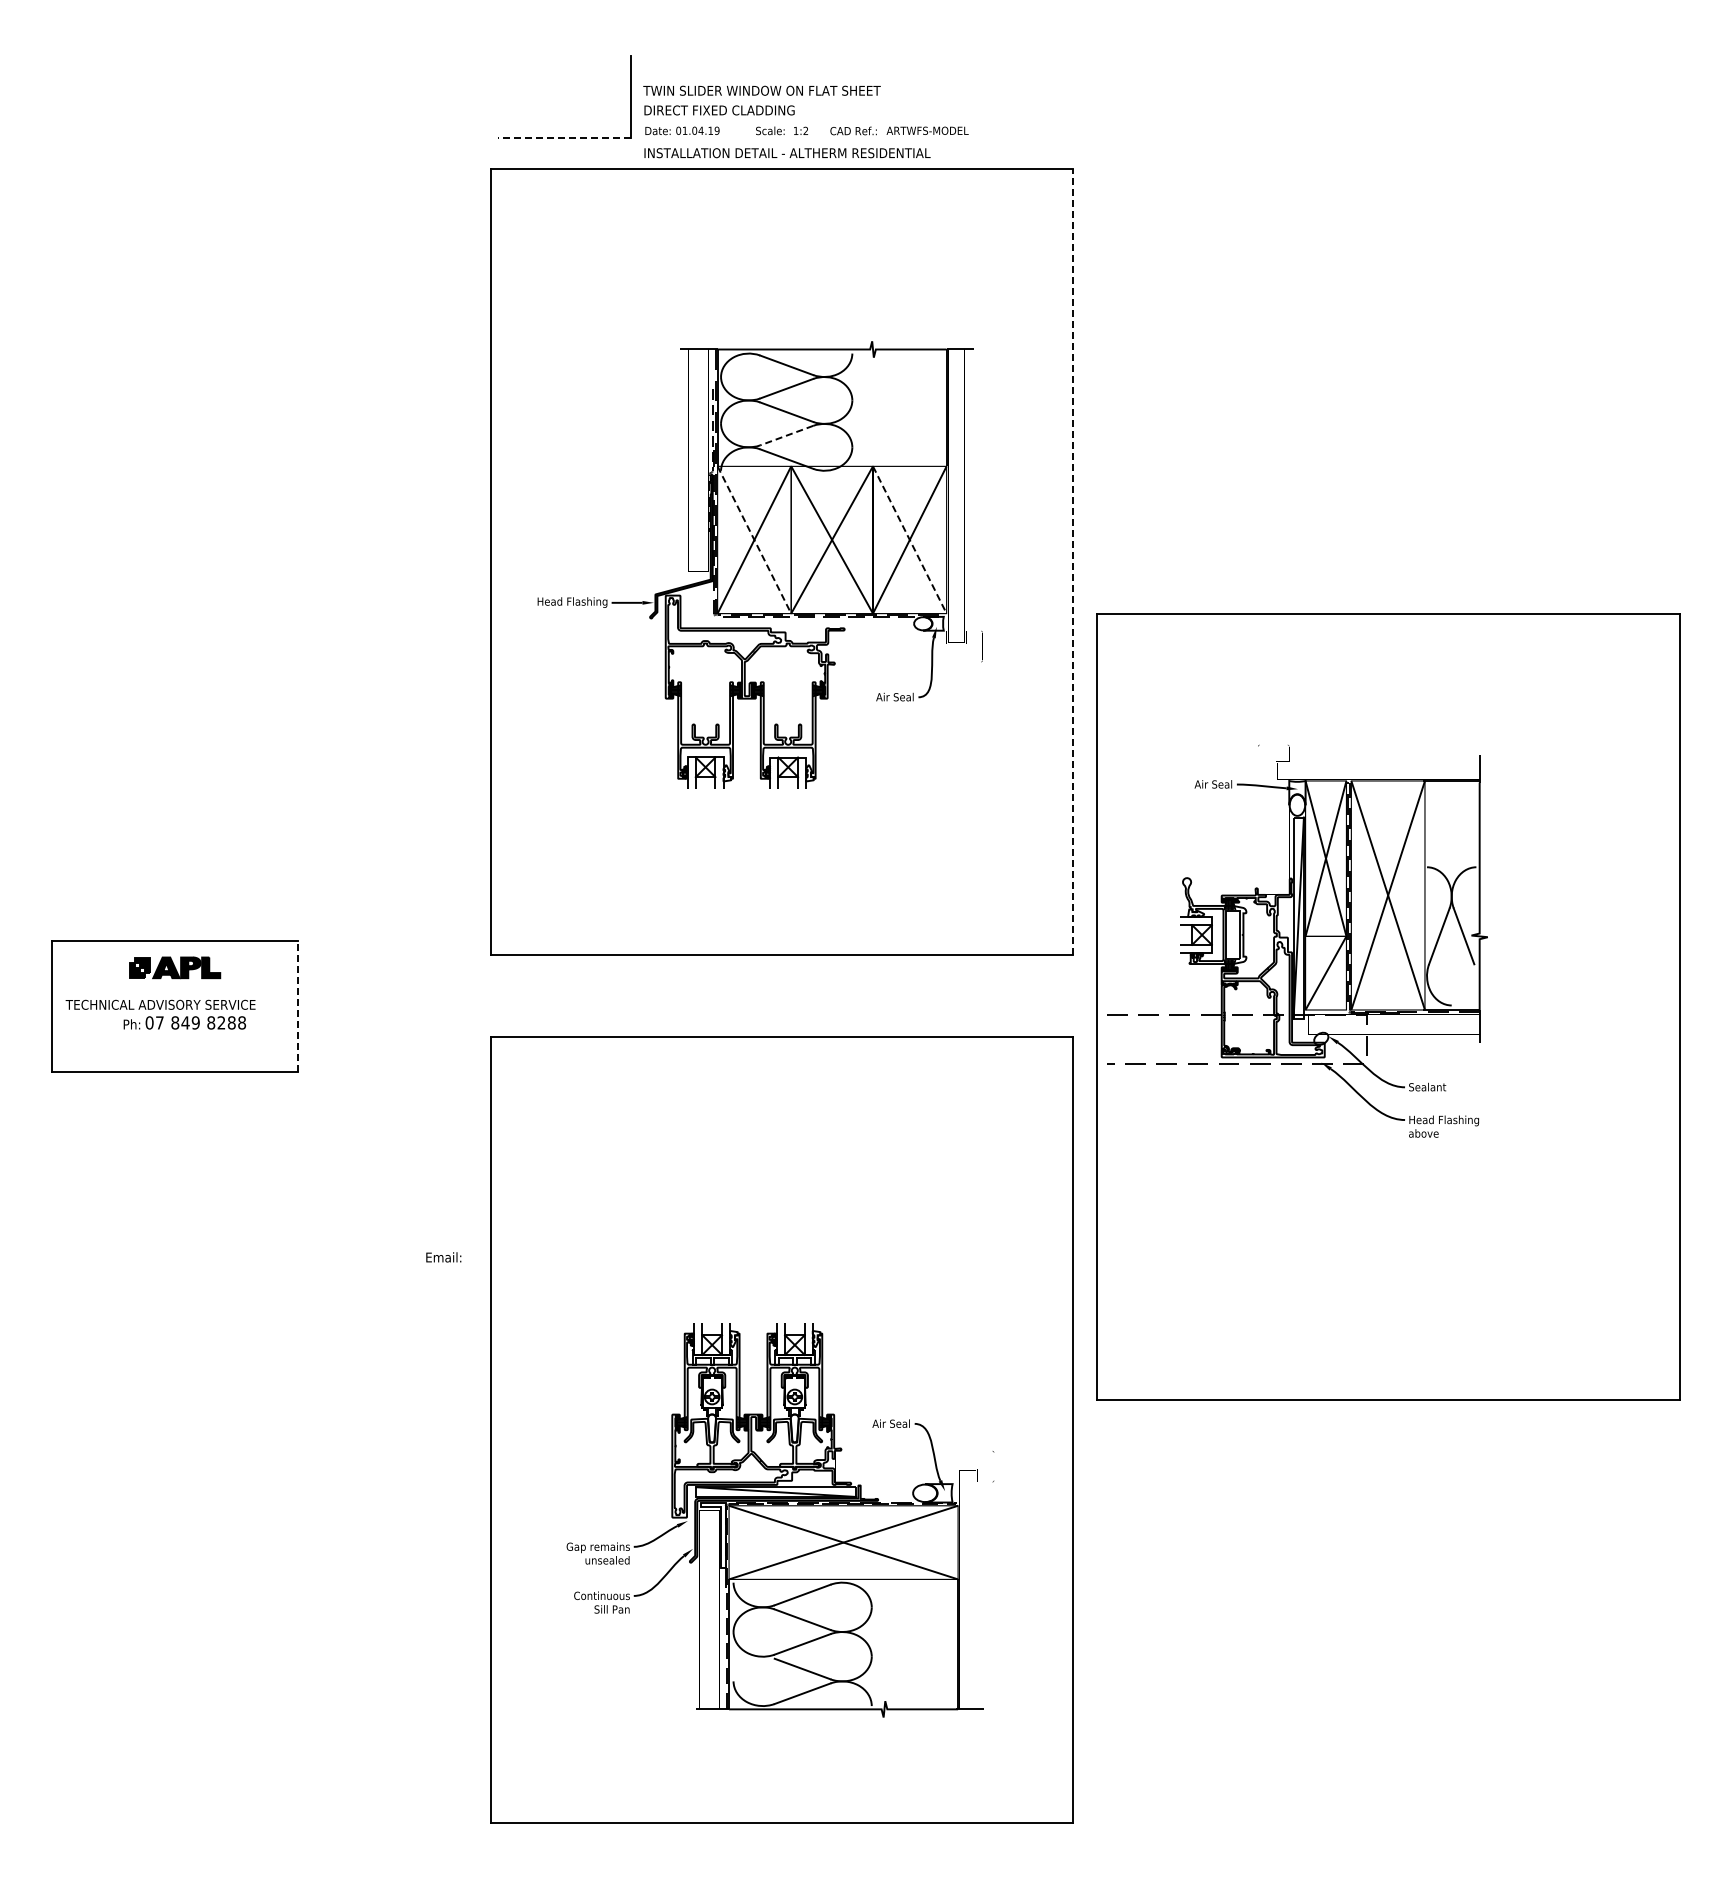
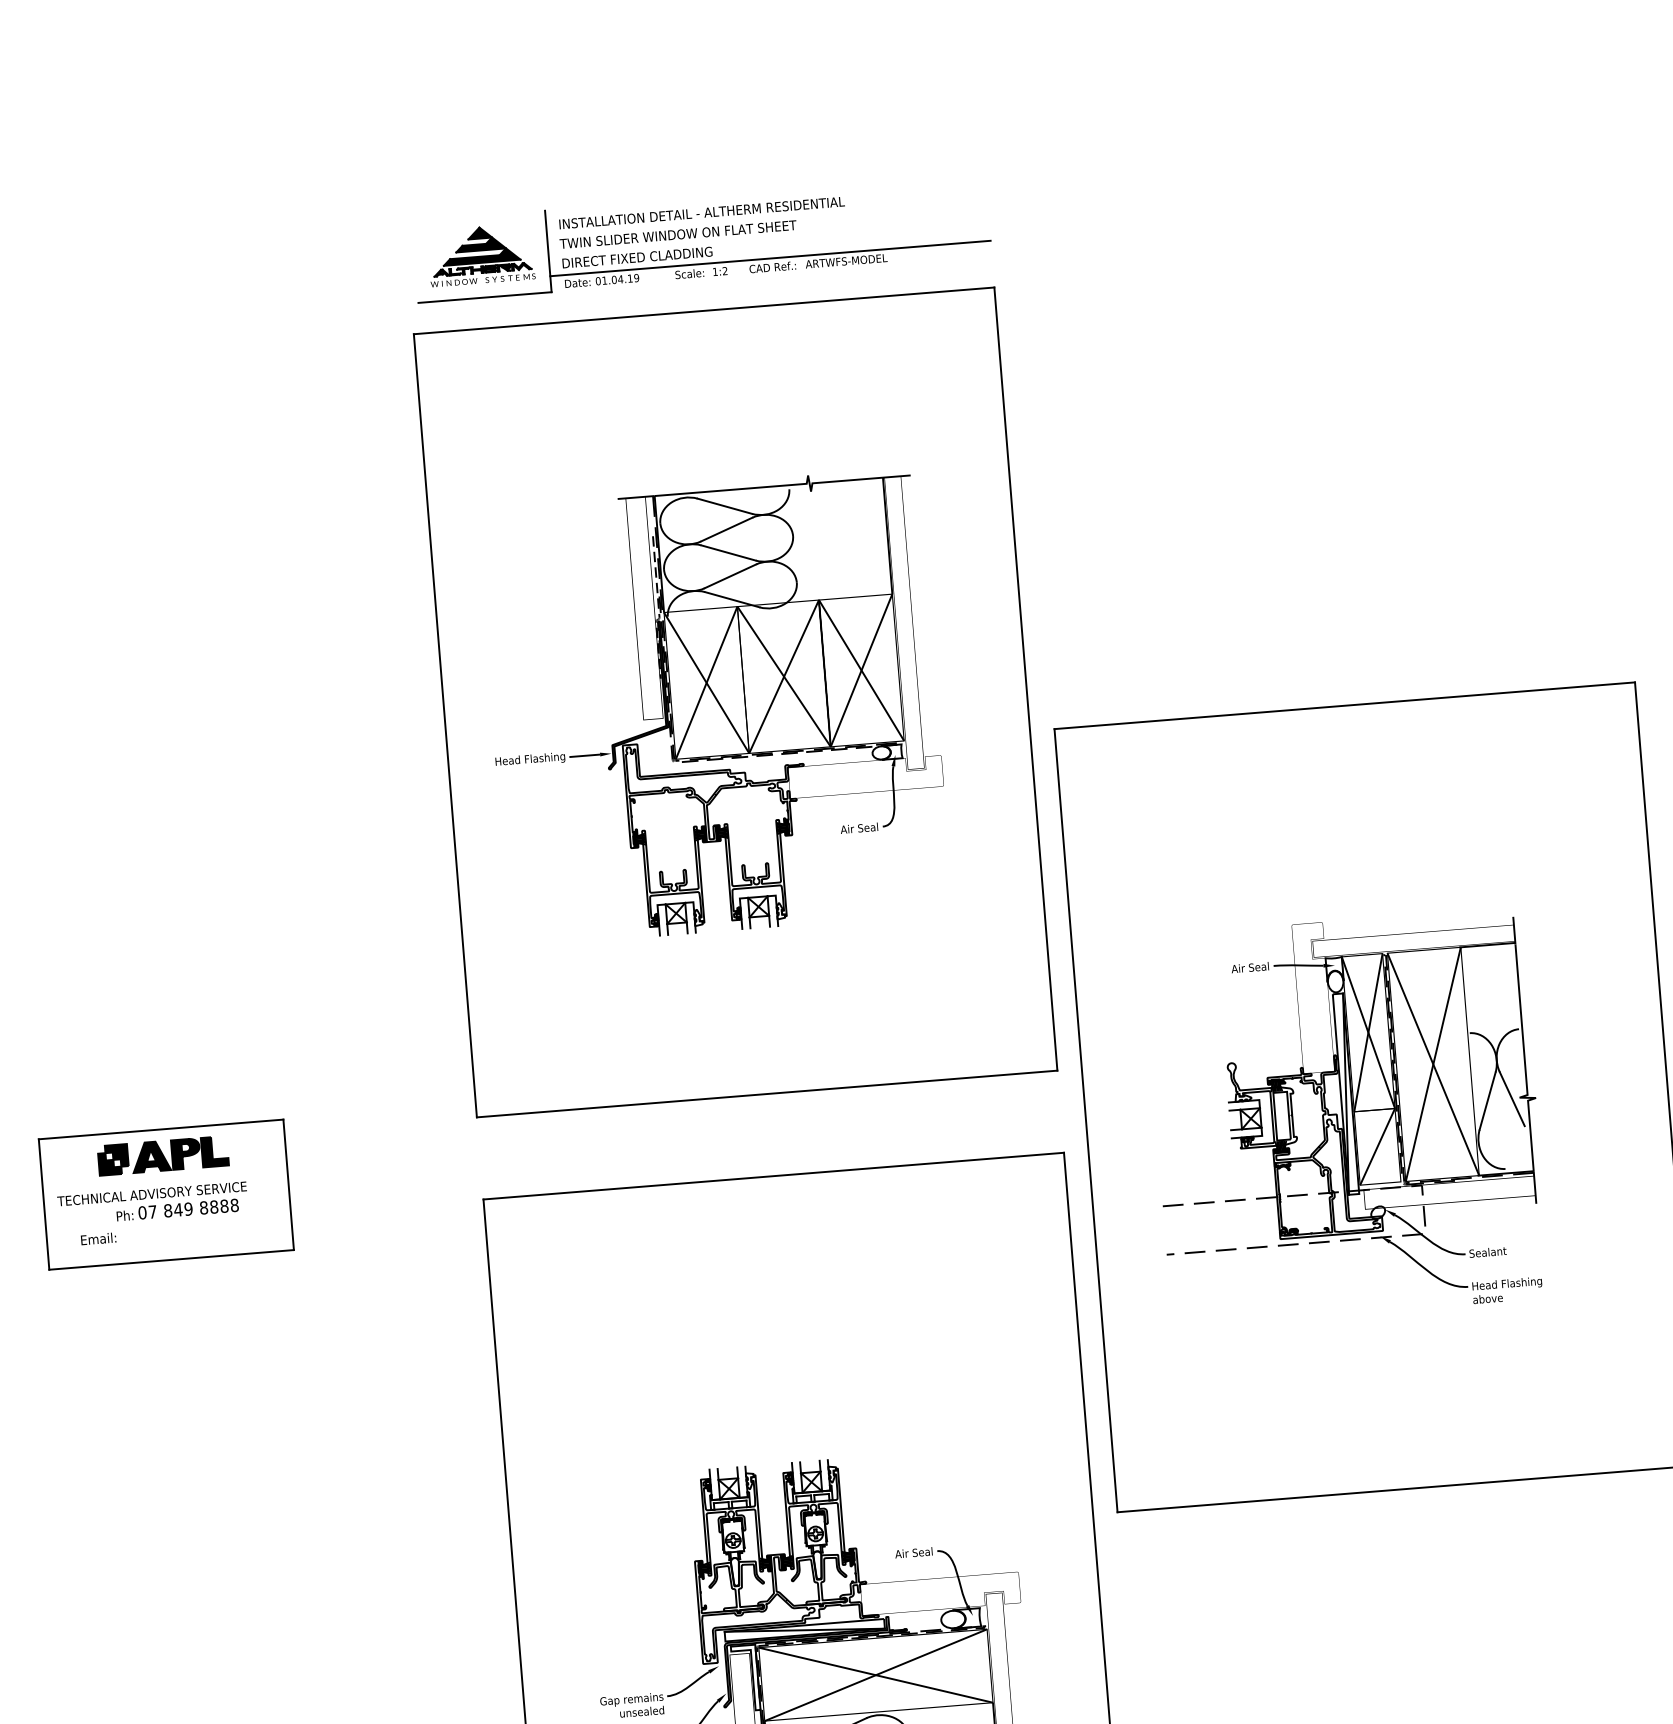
part: (563, 94) -> (480, 254), added
line: (851, 122) -> (769, 259), added
line: (564, 138) -> (485, 298), dashed -> solid
text: (787, 153) -> (702, 213), moved
line: (786, 435) -> (730, 576), dashed -> solid
line: (754, 540) -> (706, 683), dashed -> solid
line: (910, 540) -> (862, 670), dashed -> solid
line: (1072, 561) -> (1025, 678), dashed -> solid
part: (1297, 940) -> (1346, 1116), moved
part: (174, 967) -> (162, 1155), size x1.43
line: (297, 1006) -> (288, 1184), dashed -> solid
text: (221, 1022) -> (214, 1206), 8288 -> 8888
text: (443, 1257) -> (98, 1239), moved

